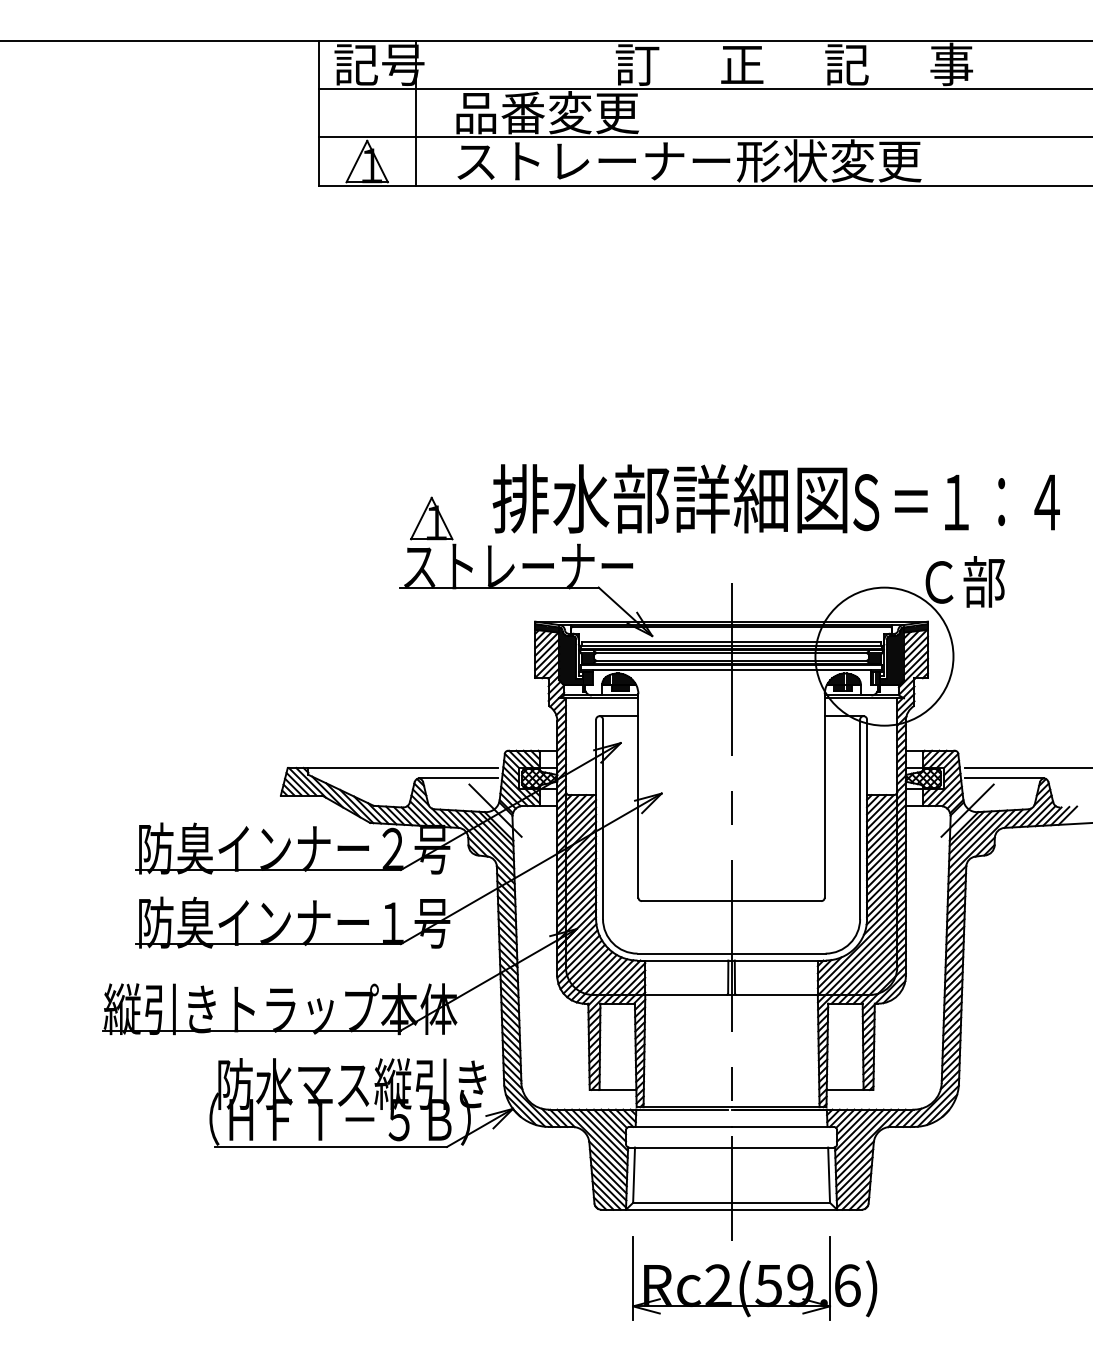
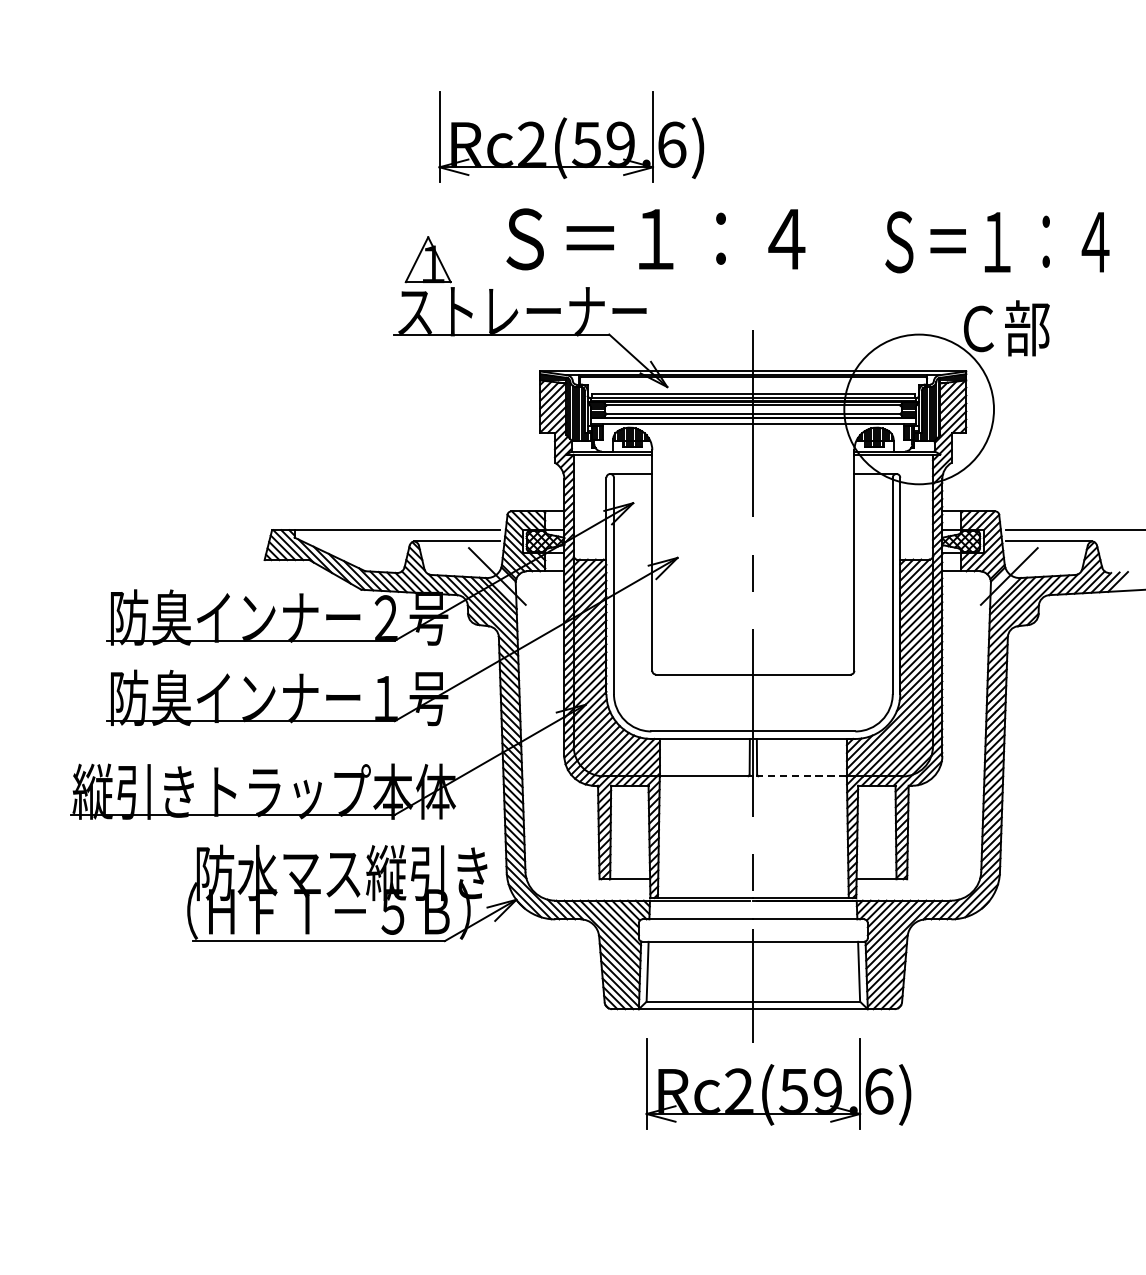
part: (563, 405) -> (571, 137), added
text: (669, 498) -> (686, 237), 排水部詳細図 -> Ｓ＝１：４
line: (774, 995) -> (799, 776), solid -> dashed

